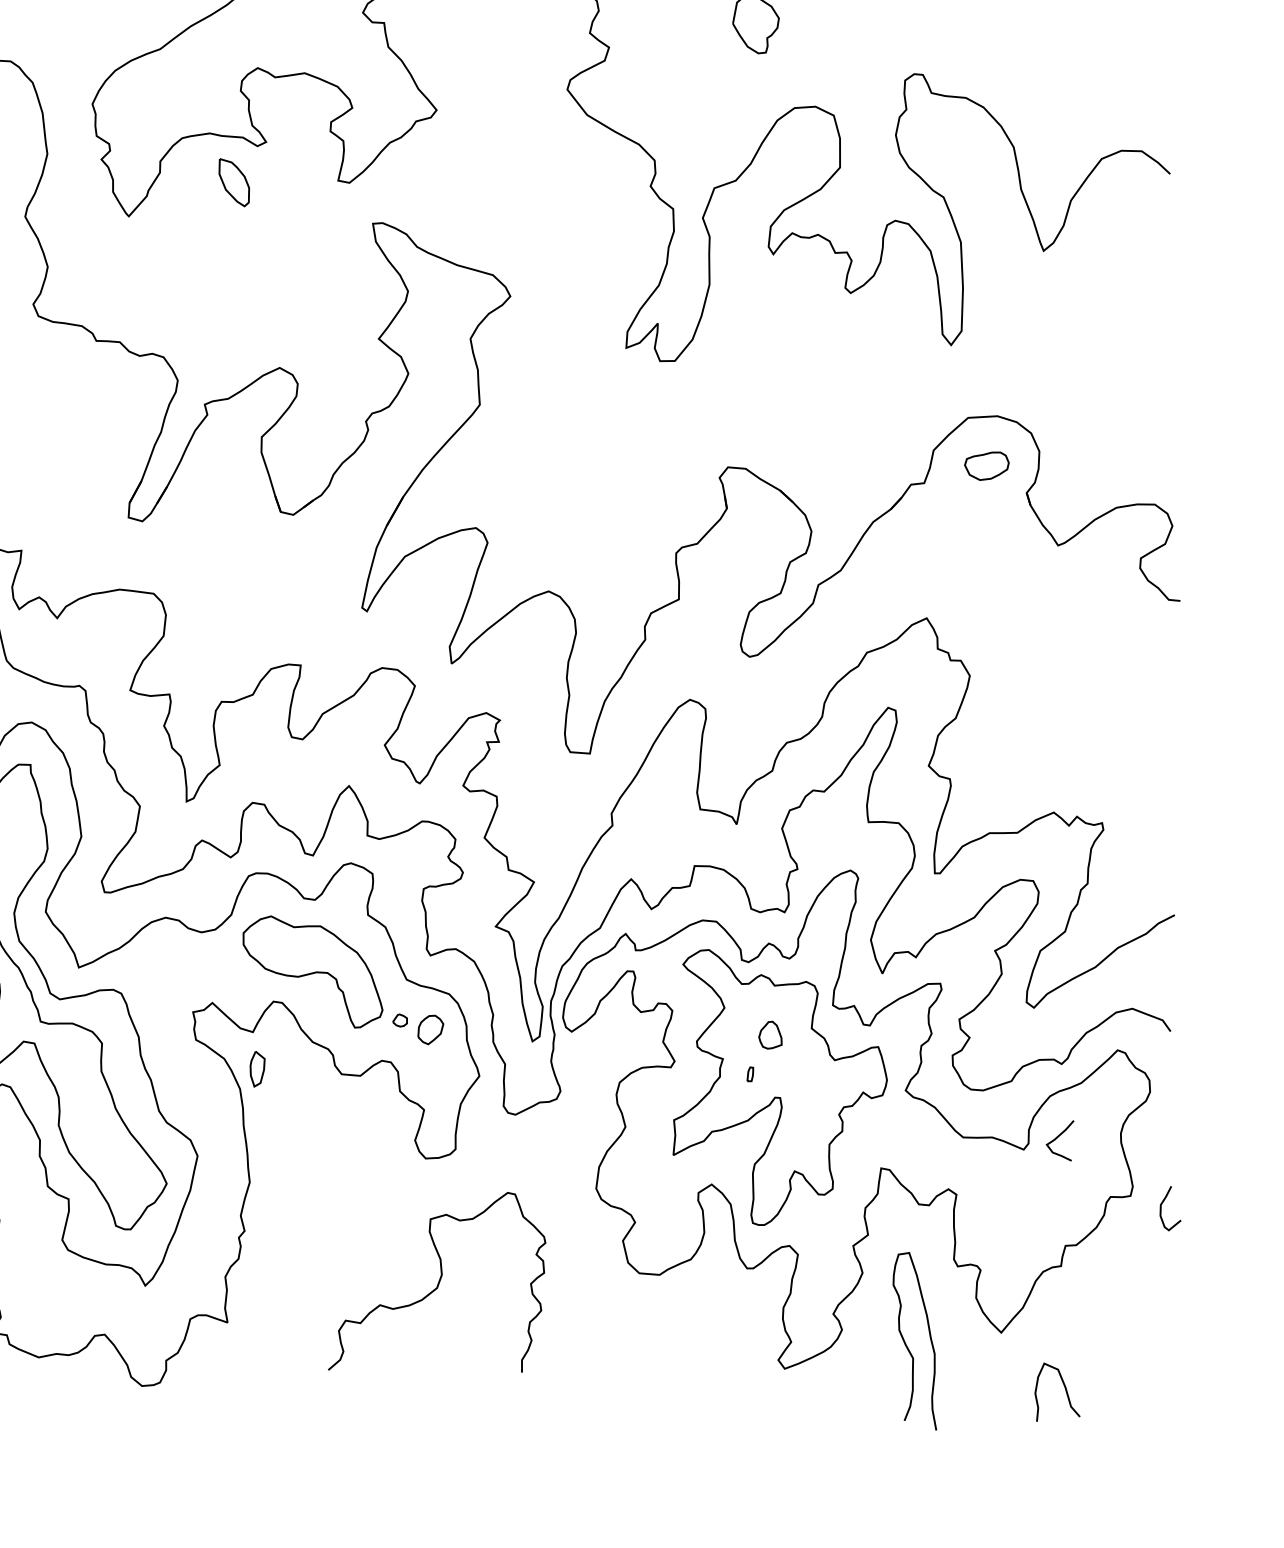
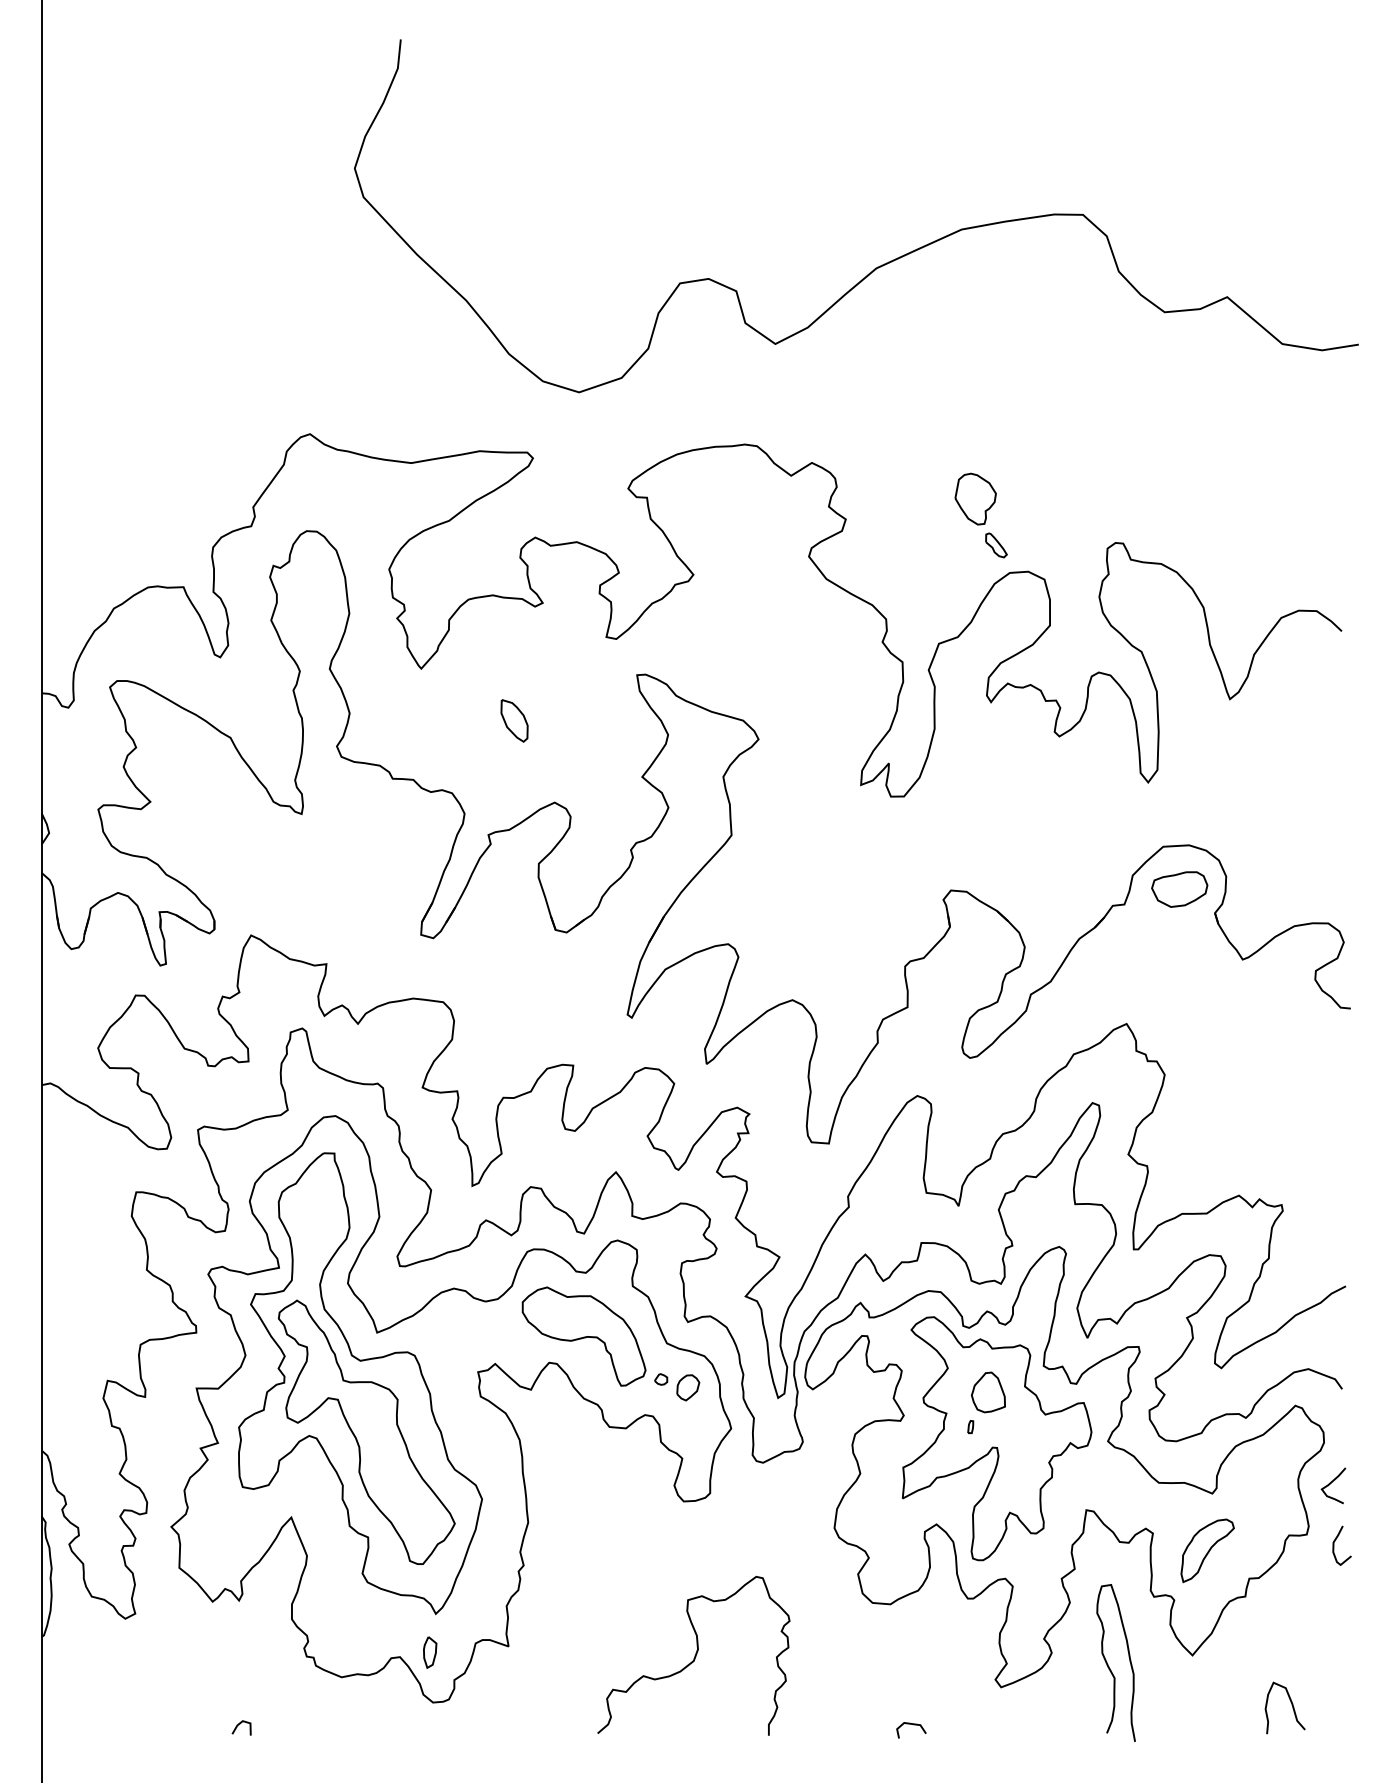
part: (779, 77) -> (996, 545), added
part: (234, 182) -> (514, 720), moved
part: (986, 466) -> (1179, 889), size x1.43
part: (770, 1035) -> (988, 1392), size x1.67
part: (257, 1069) -> (430, 1652), moved
curve: (1057, 1138) -> (1331, 1483), moved
part: (1018, 1213) -> (1207, 1550), added
curve: (437, 1281) -> (694, 1655), moved
curve: (1064, 1389) -> (1291, 1705), moved
line: (685, 1411) -> (913, 1725), added

